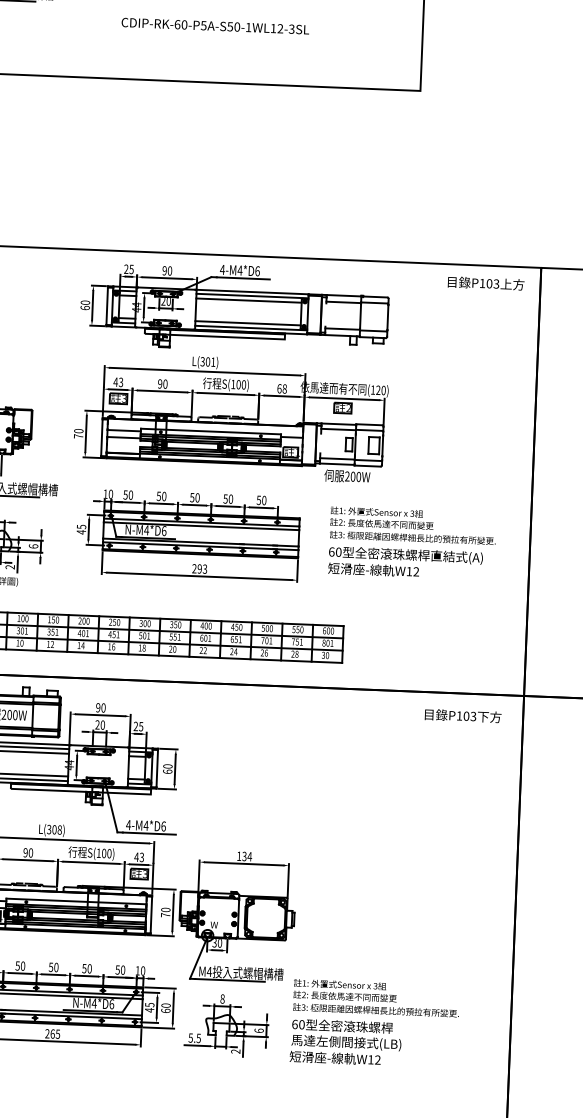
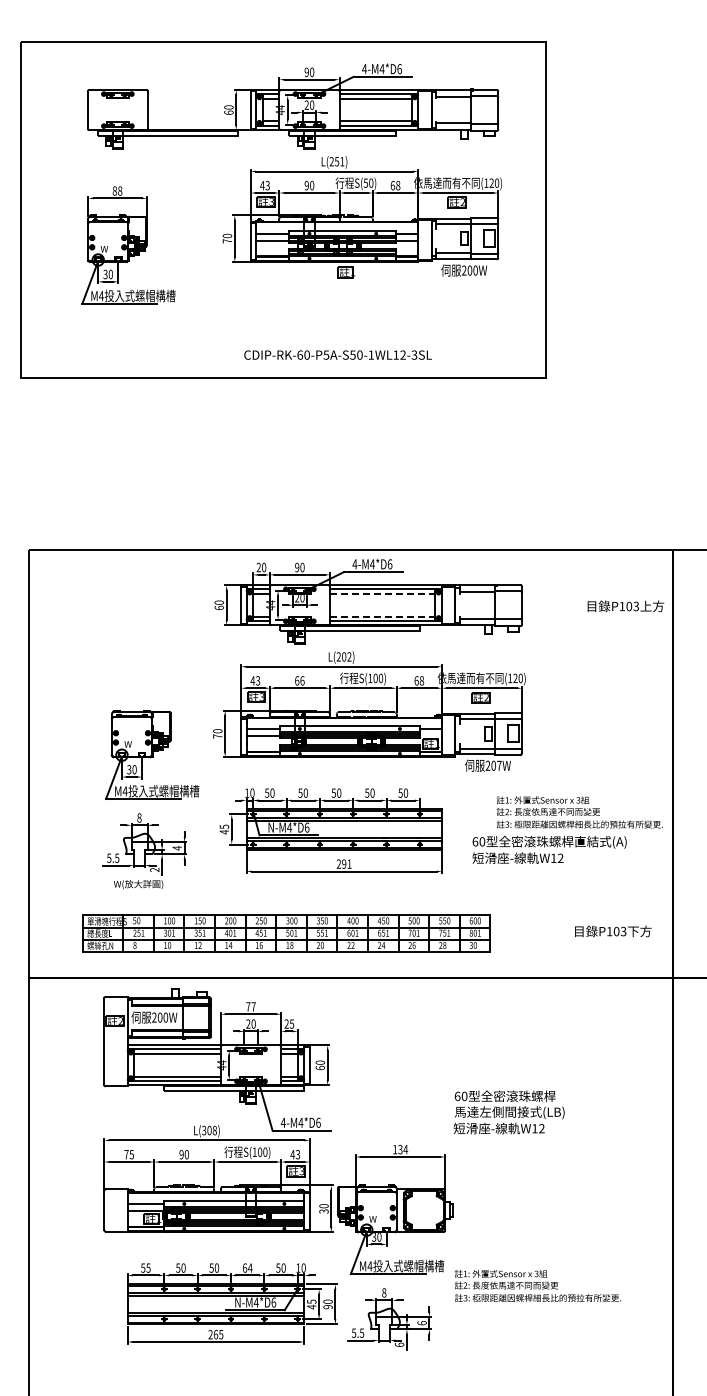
text: (214, 25) -> (337, 354), moved
text: (132, 269) -> (264, 567), 25 -> 20
text: (485, 282) -> (625, 605), moved
line: (248, 300) -> (382, 593), solid -> dashed
line: (247, 323) -> (382, 616), solid -> dashed
text: (207, 361) -> (343, 656), L(301) -> L(202)
text: (162, 383) -> (299, 680), 90 -> 66
text: (358, 476) -> (499, 765), 200W -> 207W
text: (412, 525) -> (579, 812), moved
text: (32, 546) -> (176, 848), 6 -> 4
text: (205, 568) -> (349, 863), 293 -> 291
text: (100, 707) -> (250, 1006), 90 -> 77
text: (463, 716) -> (613, 931), moved
text: (165, 915) -> (323, 1211), 70 -> 30
text: (86, 968) -> (247, 1267), 50 -> 64
text: (165, 1010) -> (327, 1306), 60 -> 90
text: (345, 1042) -> (508, 1112), moved
text: (235, 1051) -> (399, 1344), 2 -> 6

